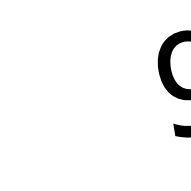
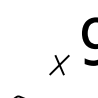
part: (120, 146) -> (59, 64), added

